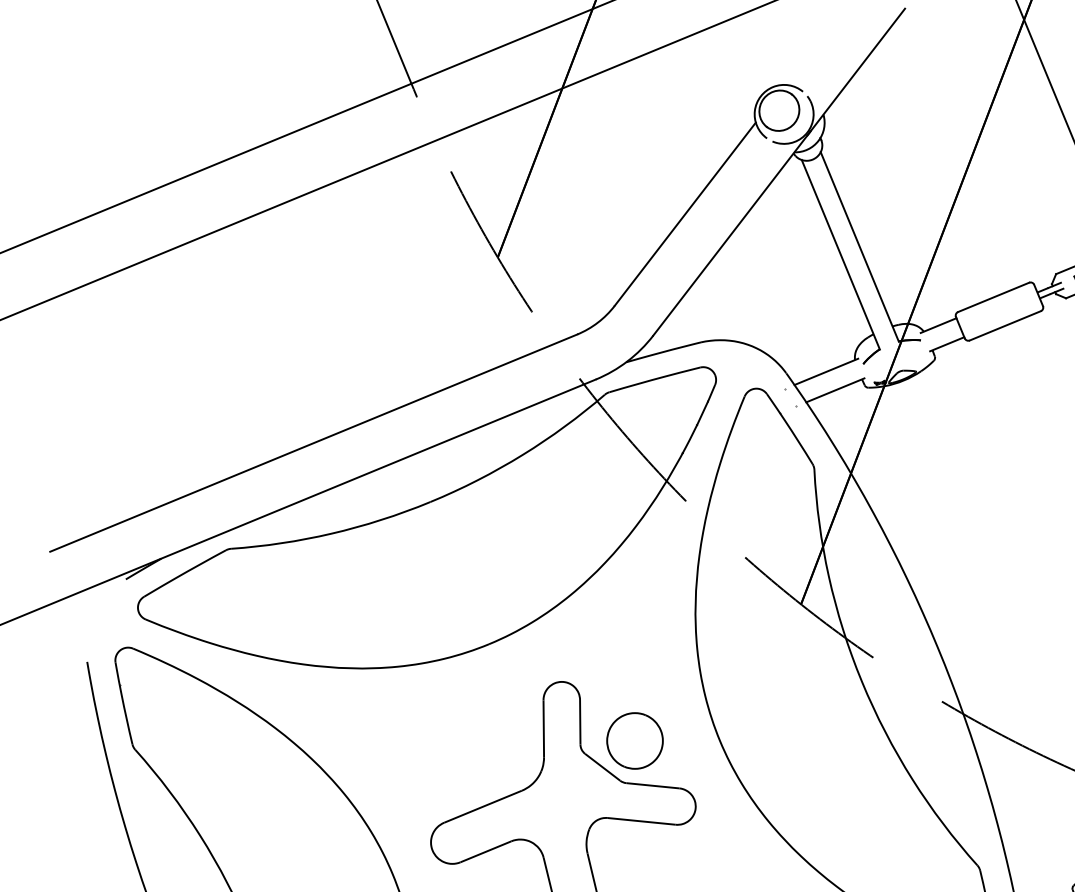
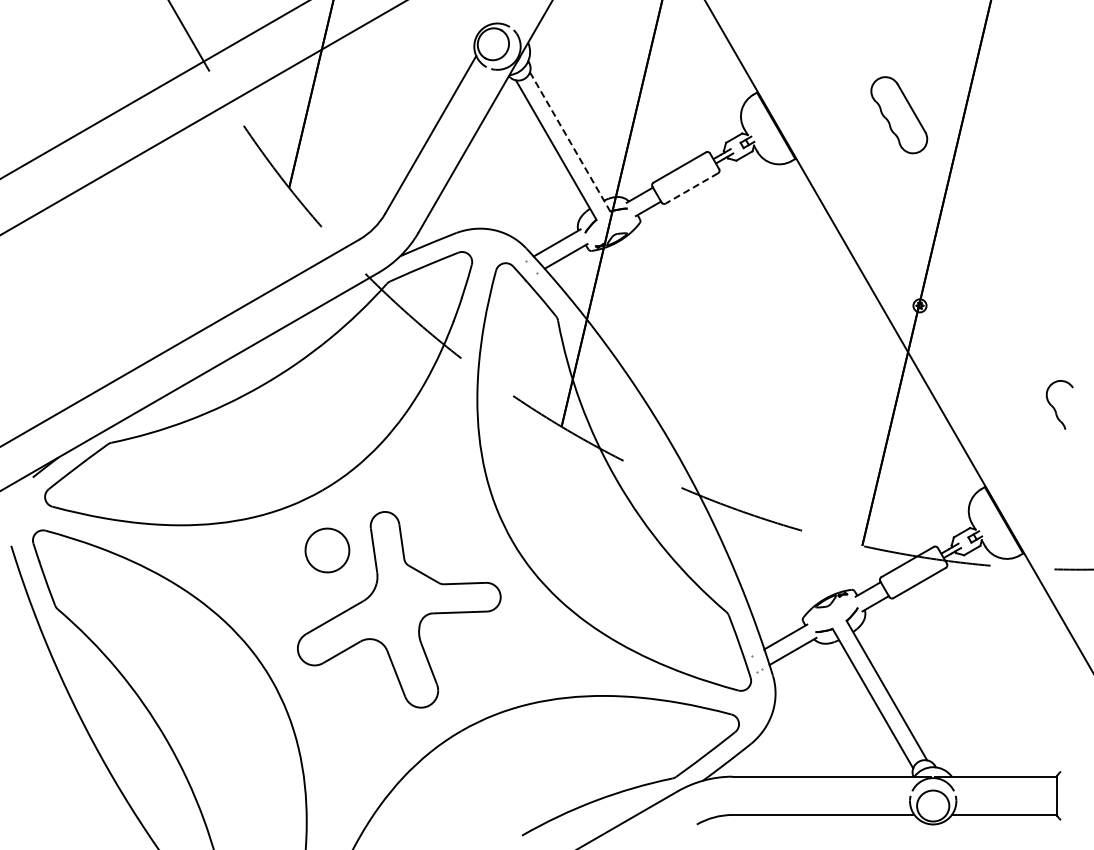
line: (860, 247) -> (570, 142), solid -> dashed
line: (1004, 325) -> (691, 188), solid -> dashed
part: (635, 740) -> (327, 550), moved

